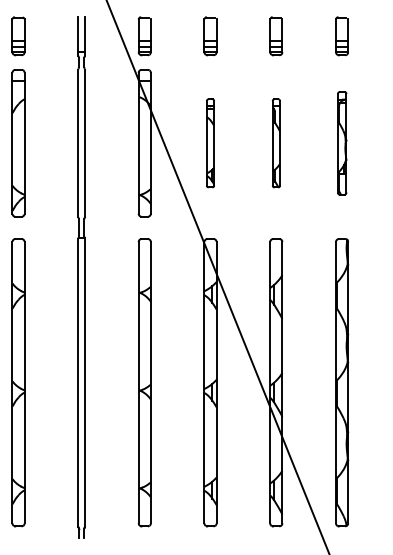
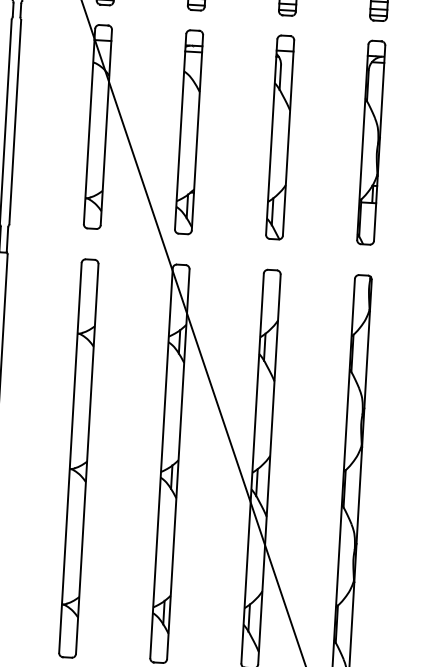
part: (210, 143) -> (188, 132), size x1.67
part: (276, 143) -> (280, 137), size x1.67
part: (342, 143) -> (371, 143), size x1.43

